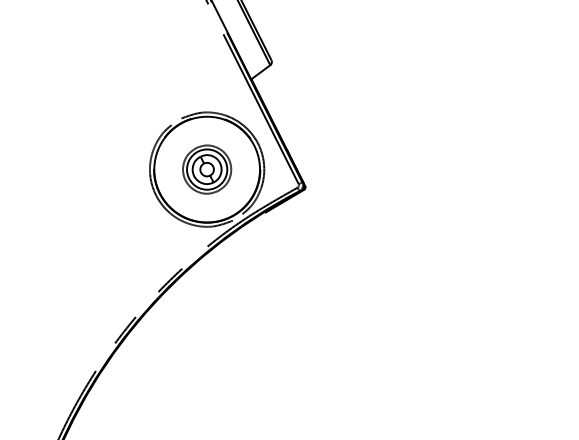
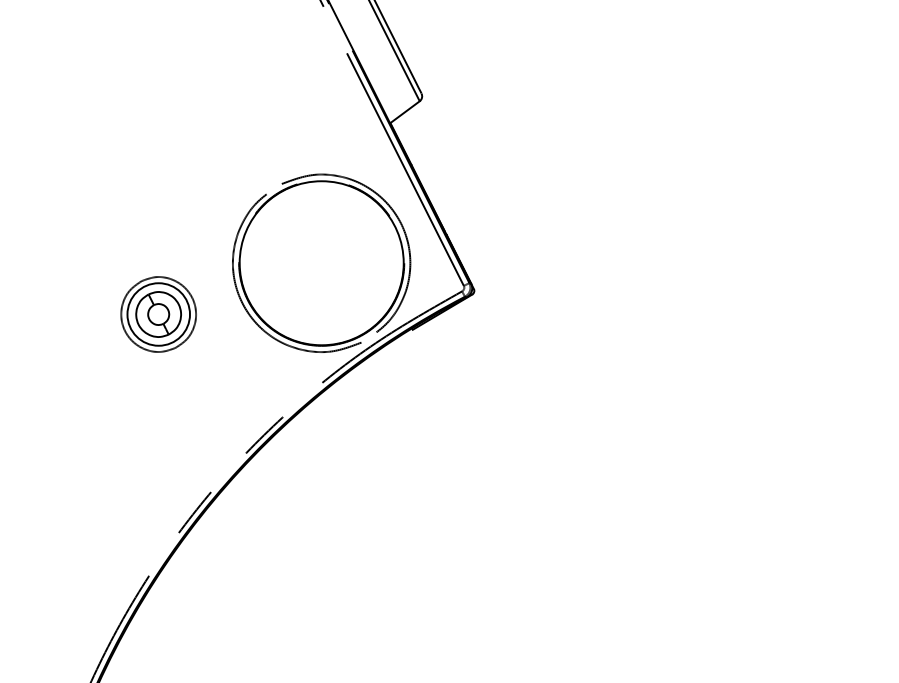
part: (207, 169) -> (159, 314), moved

